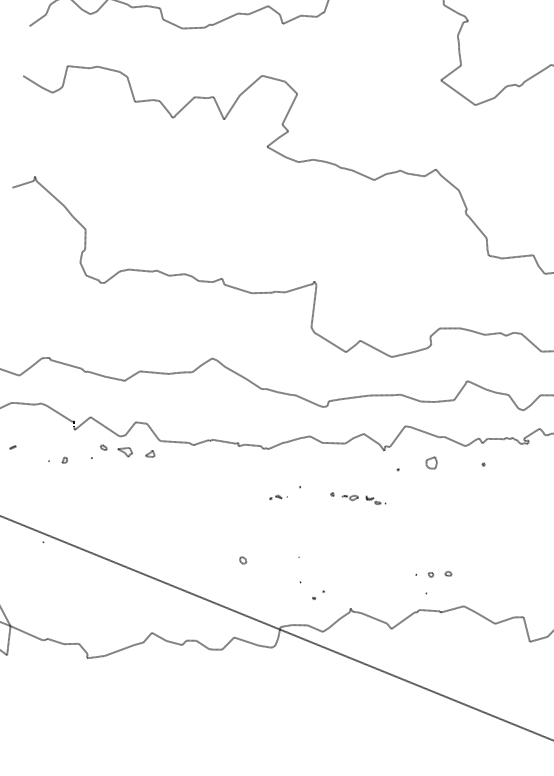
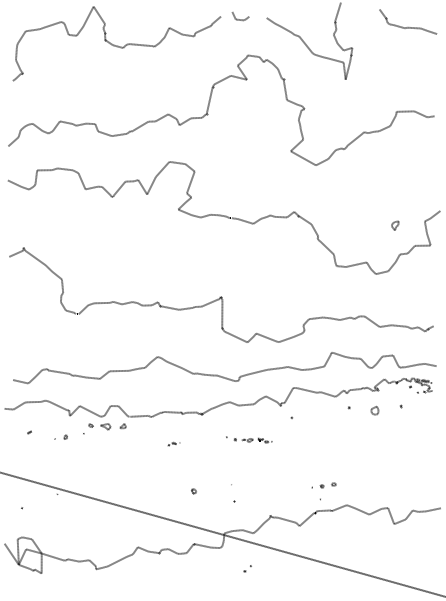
part: (430, 462) -> (374, 410), moved
part: (277, 496) -> (173, 443), moved
part: (357, 498) -> (252, 440), moved
part: (318, 594) -> (247, 568), moved

